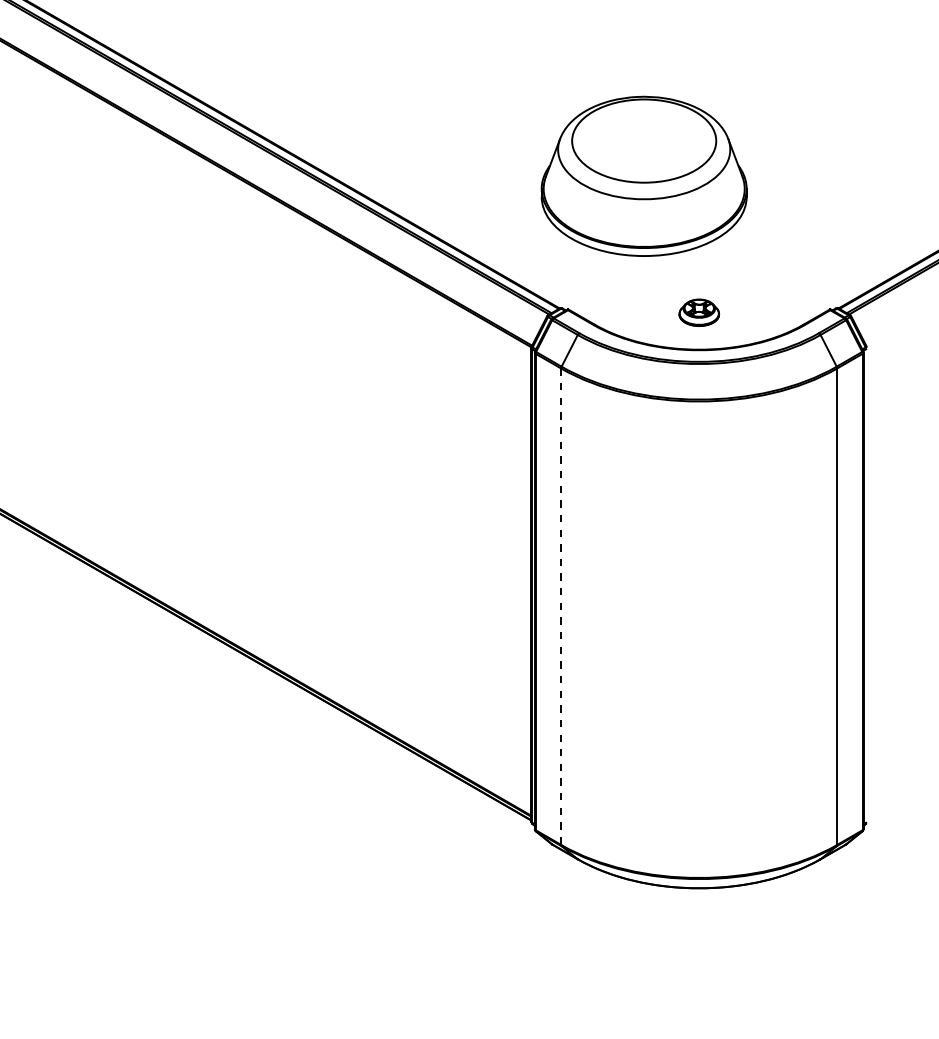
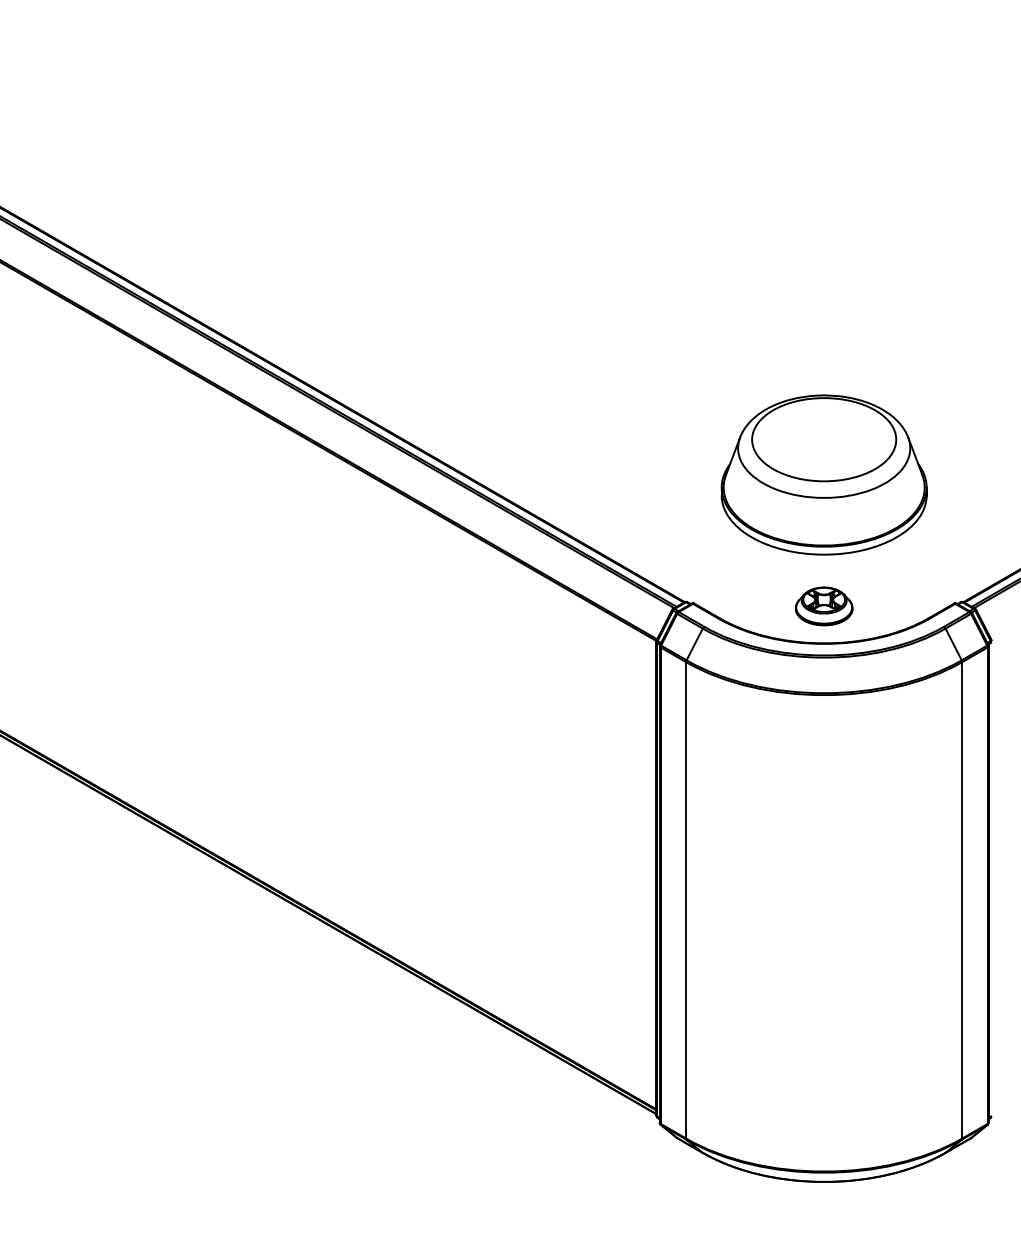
part: (643, 175) -> (823, 474), moved
part: (699, 312) -> (824, 606), size x1.43
line: (561, 606) -> (686, 900), dashed -> solid

